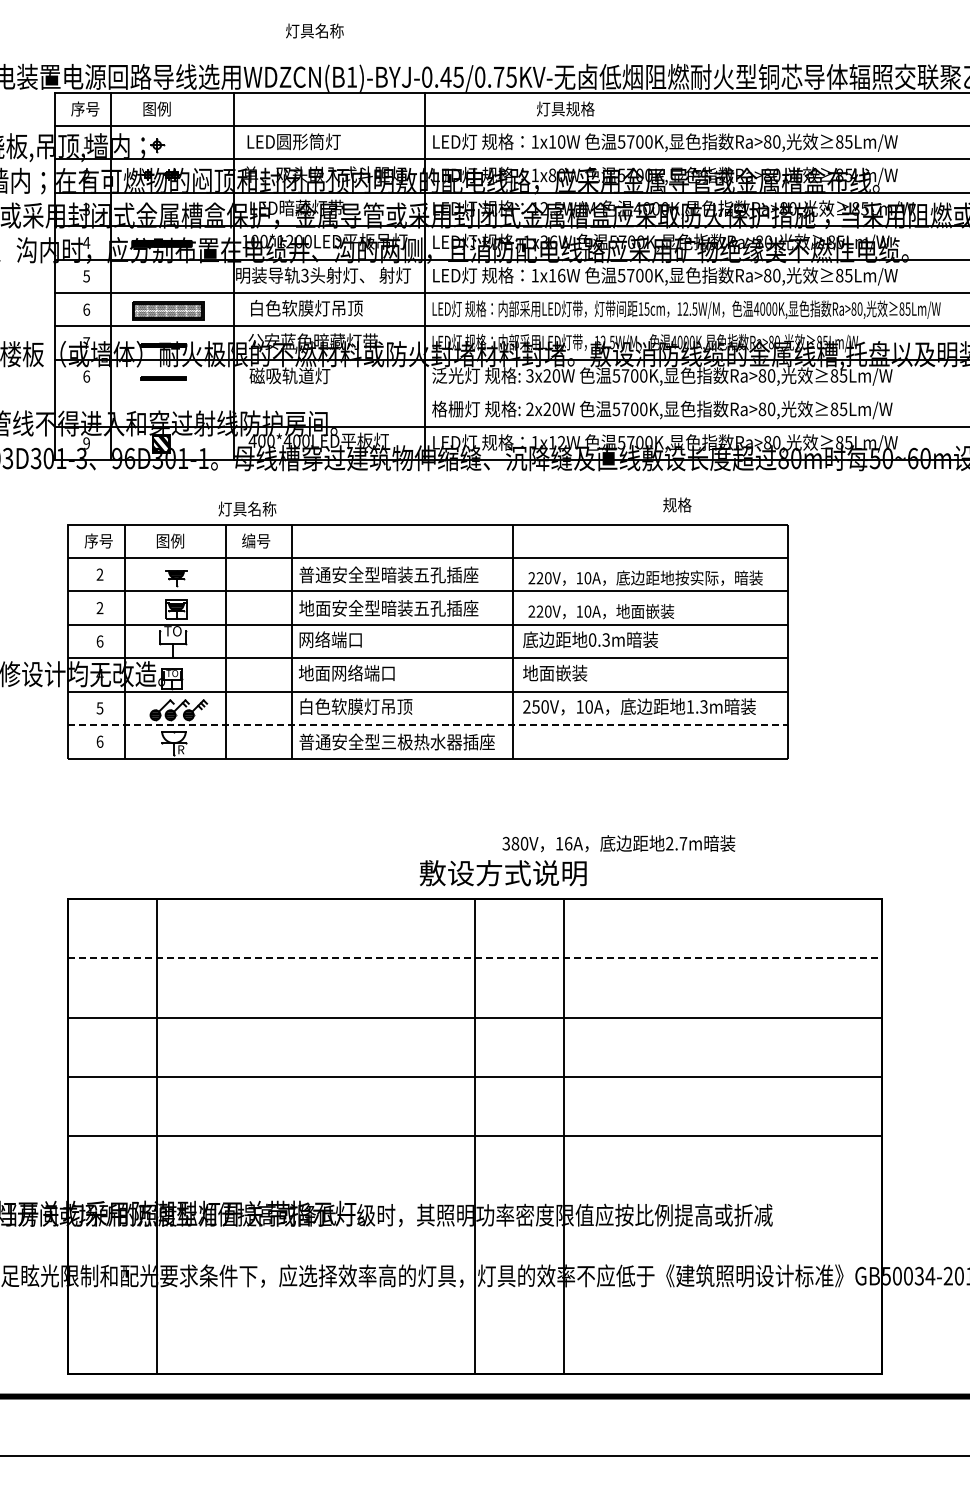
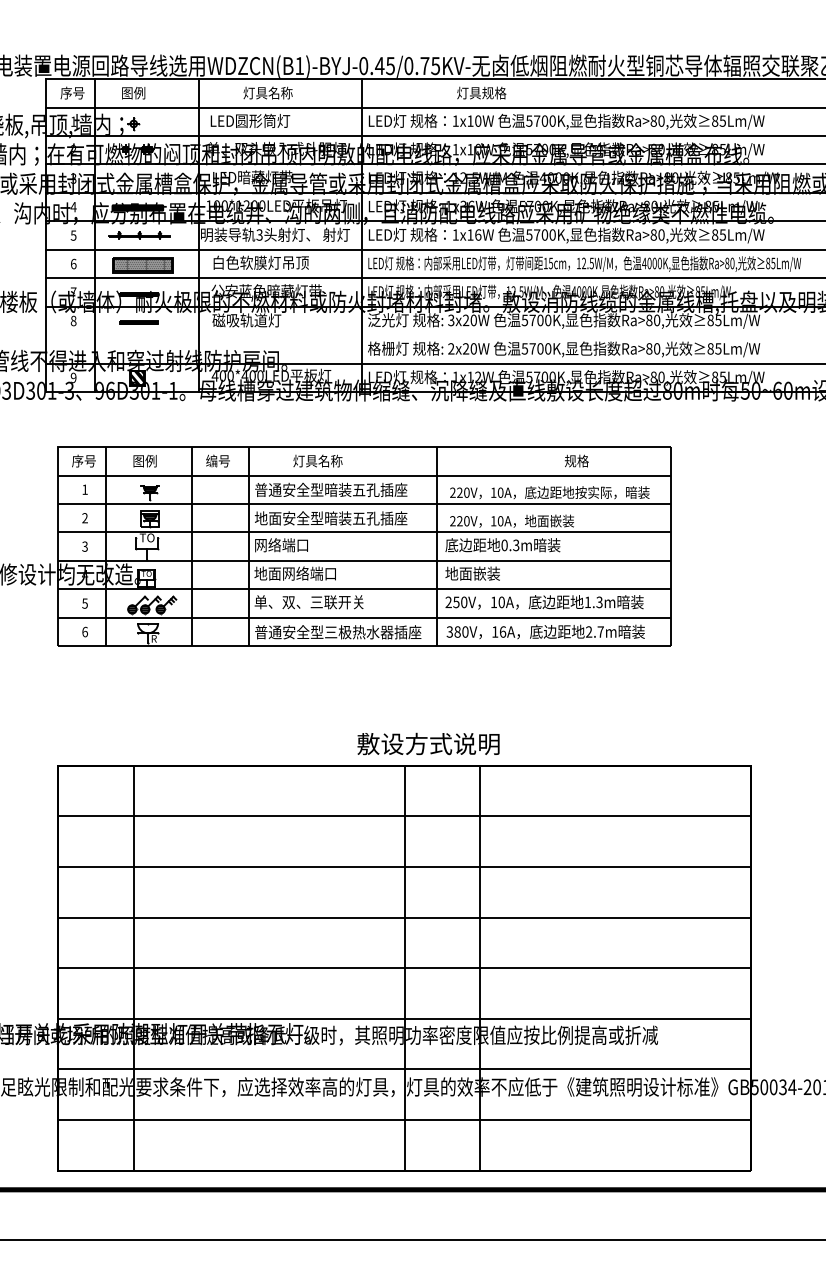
text: (314, 30) -> (267, 92), moved
text: (552, 175) -> (470, 149), 1x80W -> 1x10W
part: (164, 275) -> (139, 234), added
text: (86, 376) -> (73, 320), 6 -> 8
text: (677, 504) -> (576, 460), moved
text: (247, 508) -> (318, 460), moved
text: (99, 574) -> (84, 489), 2 -> 1
text: (99, 641) -> (84, 546), 6 -> 3
text: (362, 706) -> (308, 602), 白色软膜灯吊顶 -> 单、双、三联开关
line: (427, 725) -> (364, 618), dashed -> solid
text: (618, 843) -> (545, 631), moved
line: (475, 958) -> (404, 816), dashed -> solid
line: (475, 1195) -> (404, 1018), added
line: (475, 1255) -> (404, 1069), added
line: (475, 1314) -> (404, 1119), added

